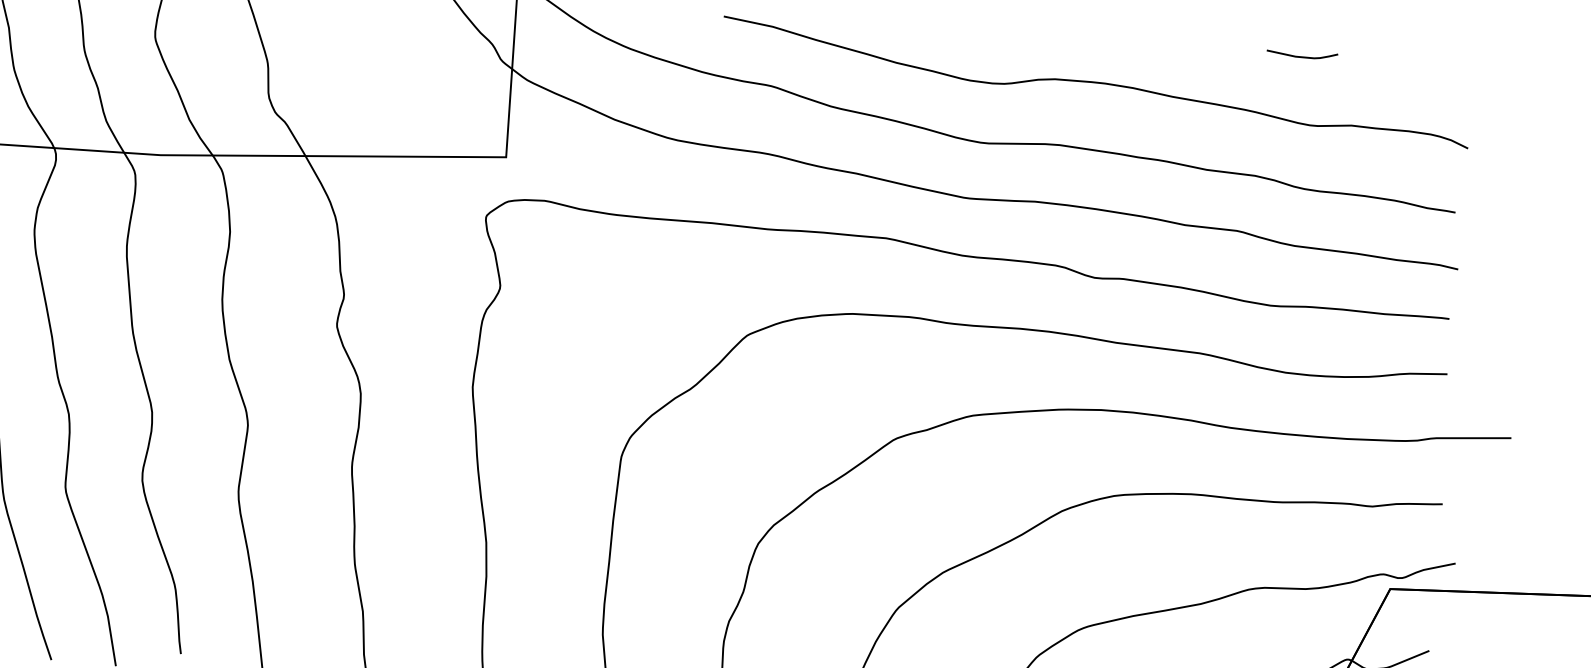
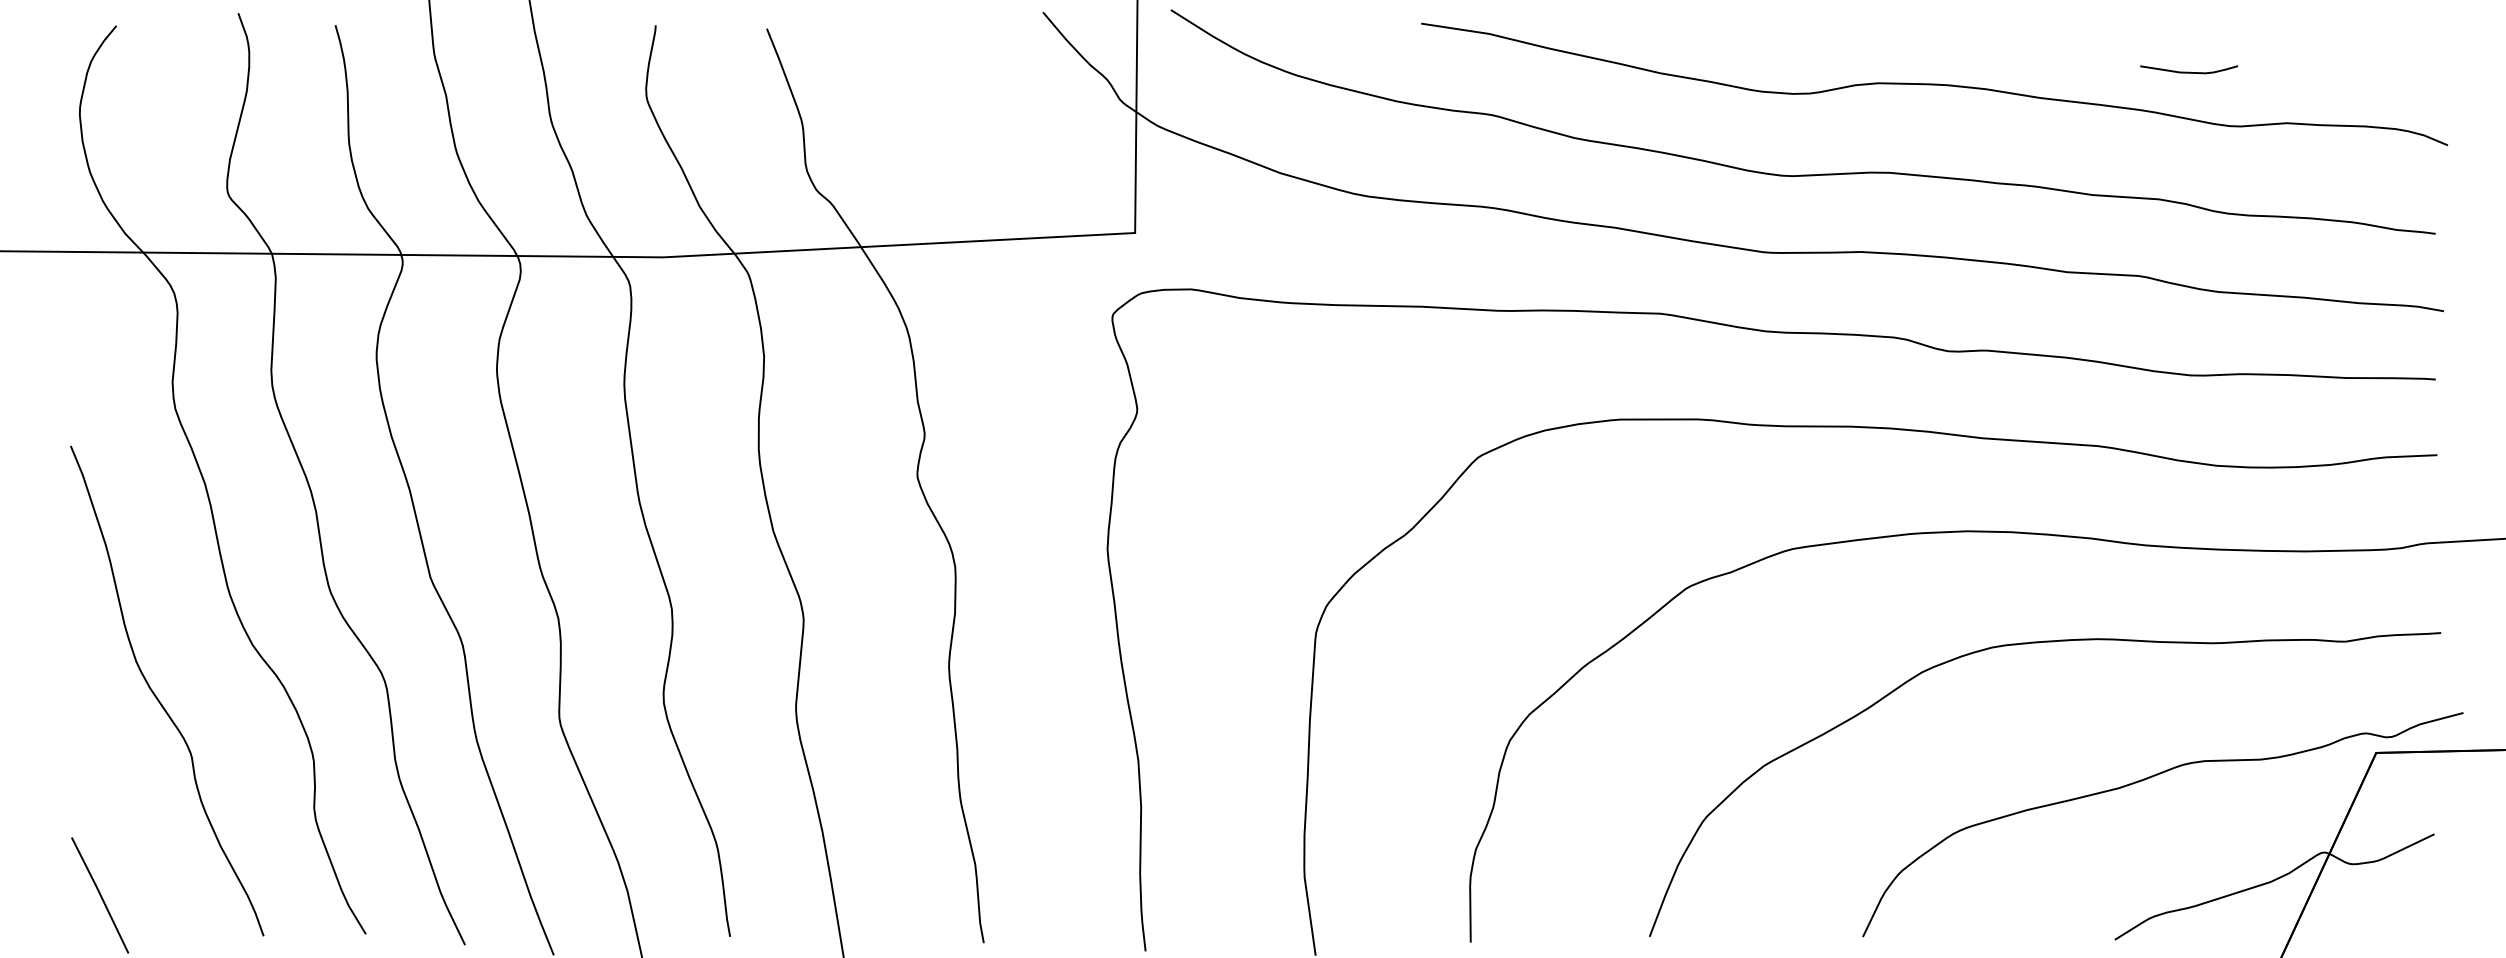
curve: (1302, 56) -> (2189, 71), moved

